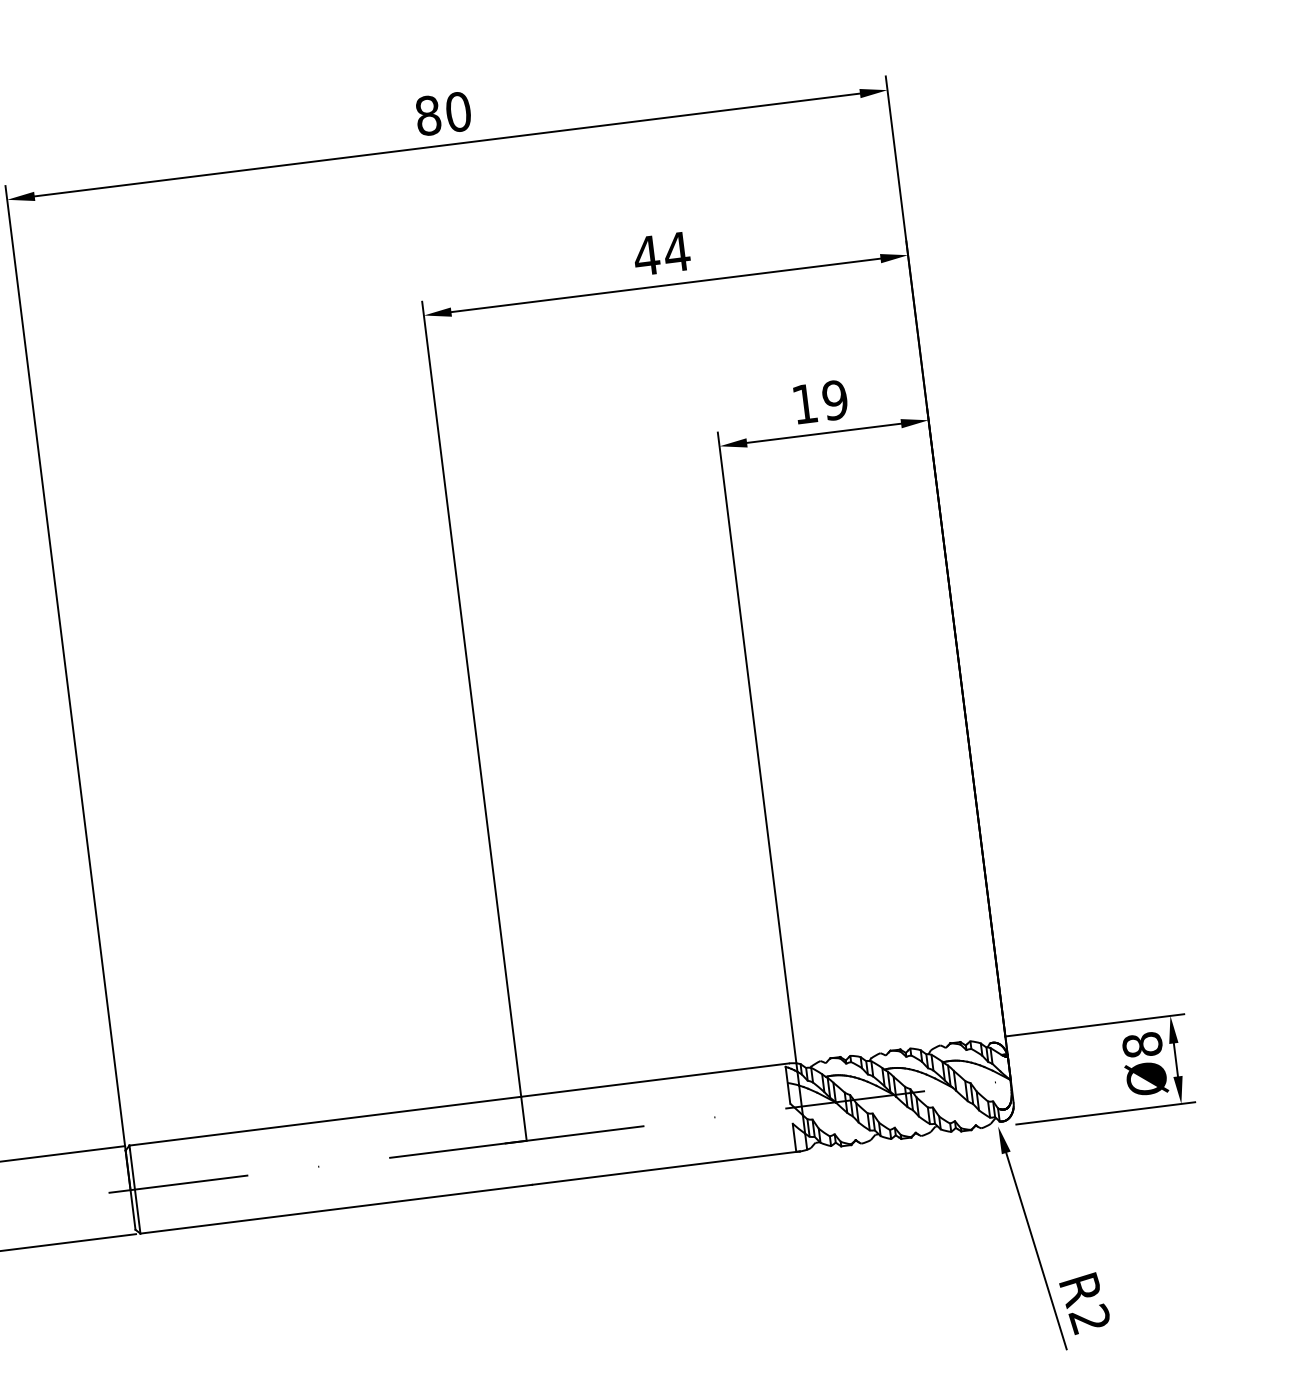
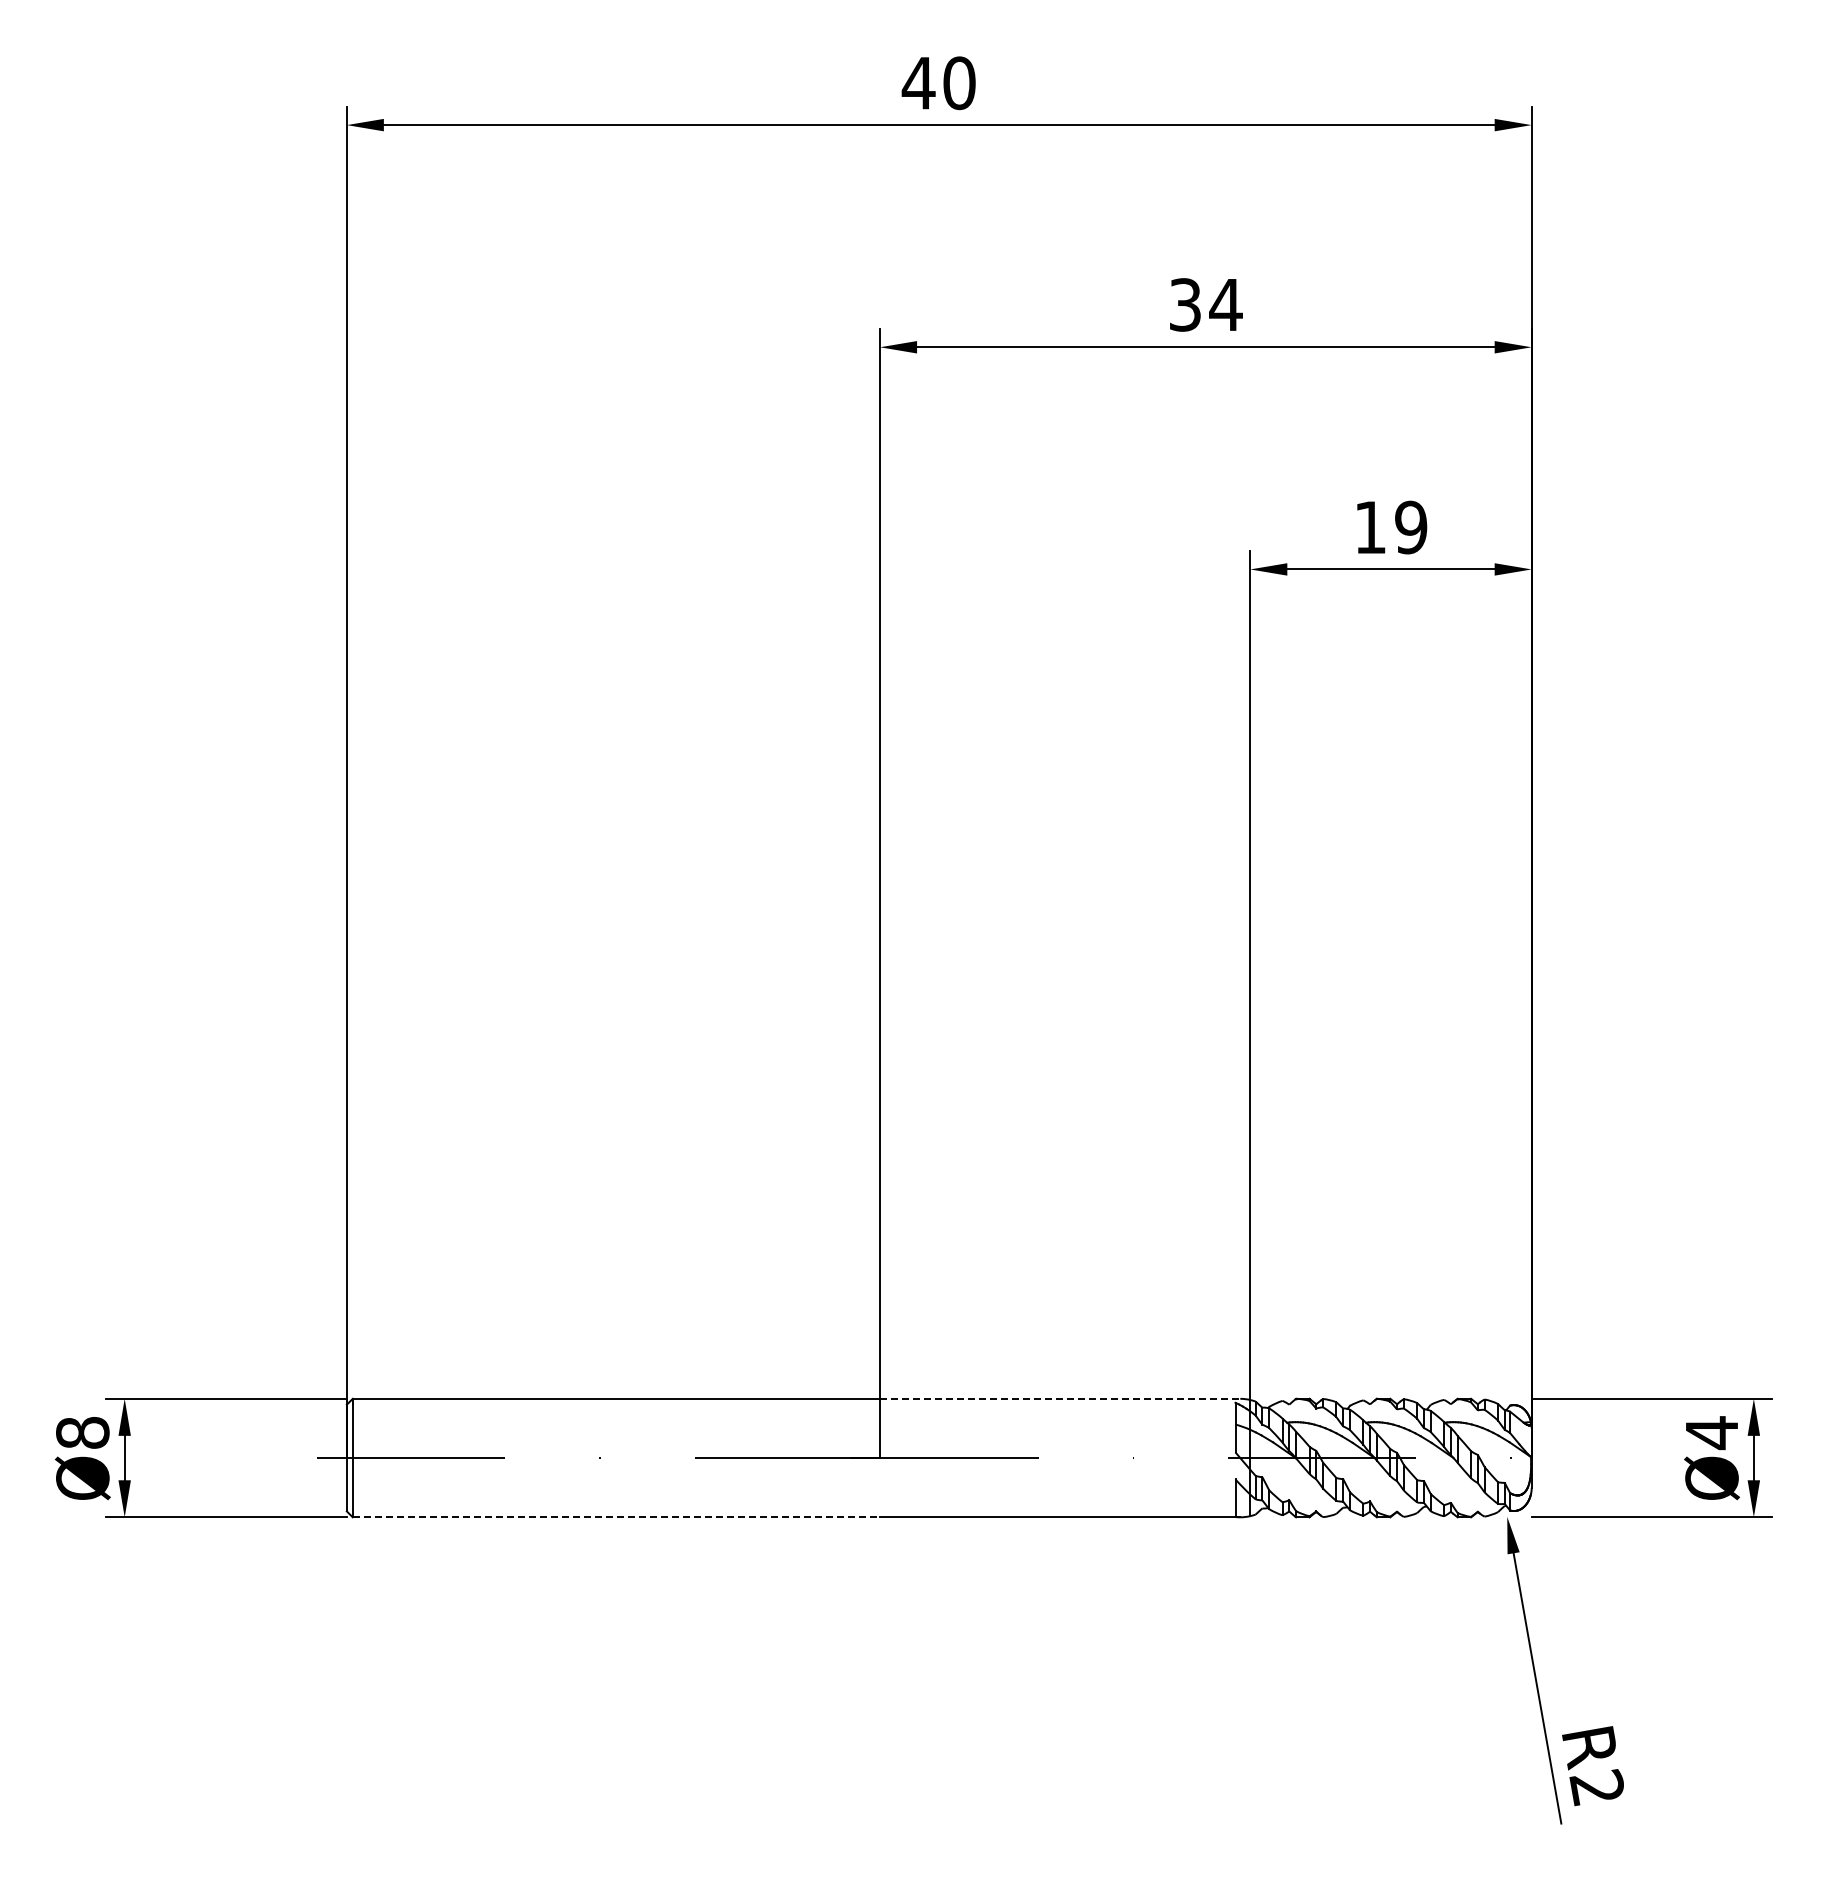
text: (428, 115) -> (918, 83), 80 -> 40
text: (646, 255) -> (1185, 304), 44 -> 34
text: (1142, 1045) -> (1711, 1433), Ø8 -> Ø4
line: (655, 1079) -> (1060, 1398), solid -> dashed
line: (336, 1209) -> (616, 1517), solid -> dashed

